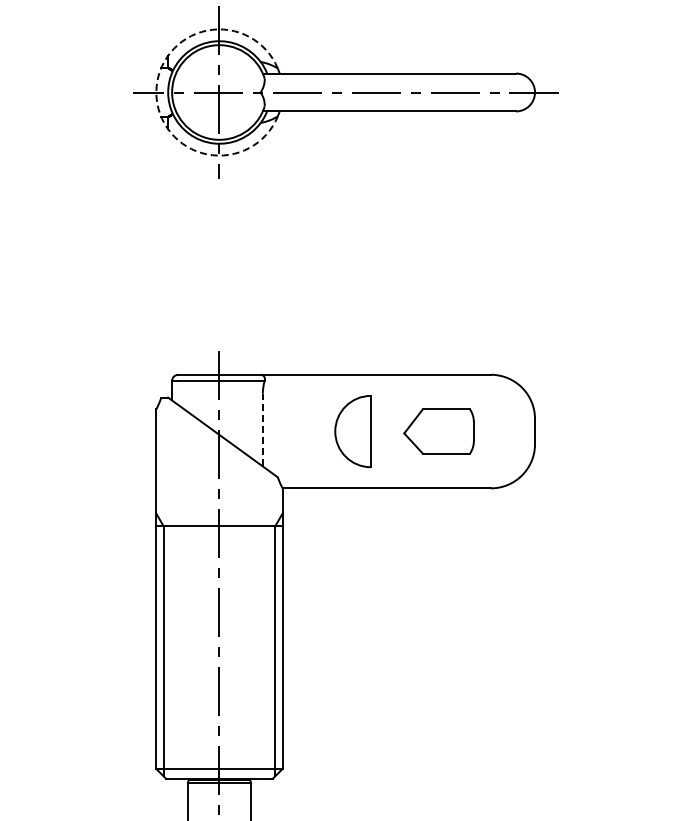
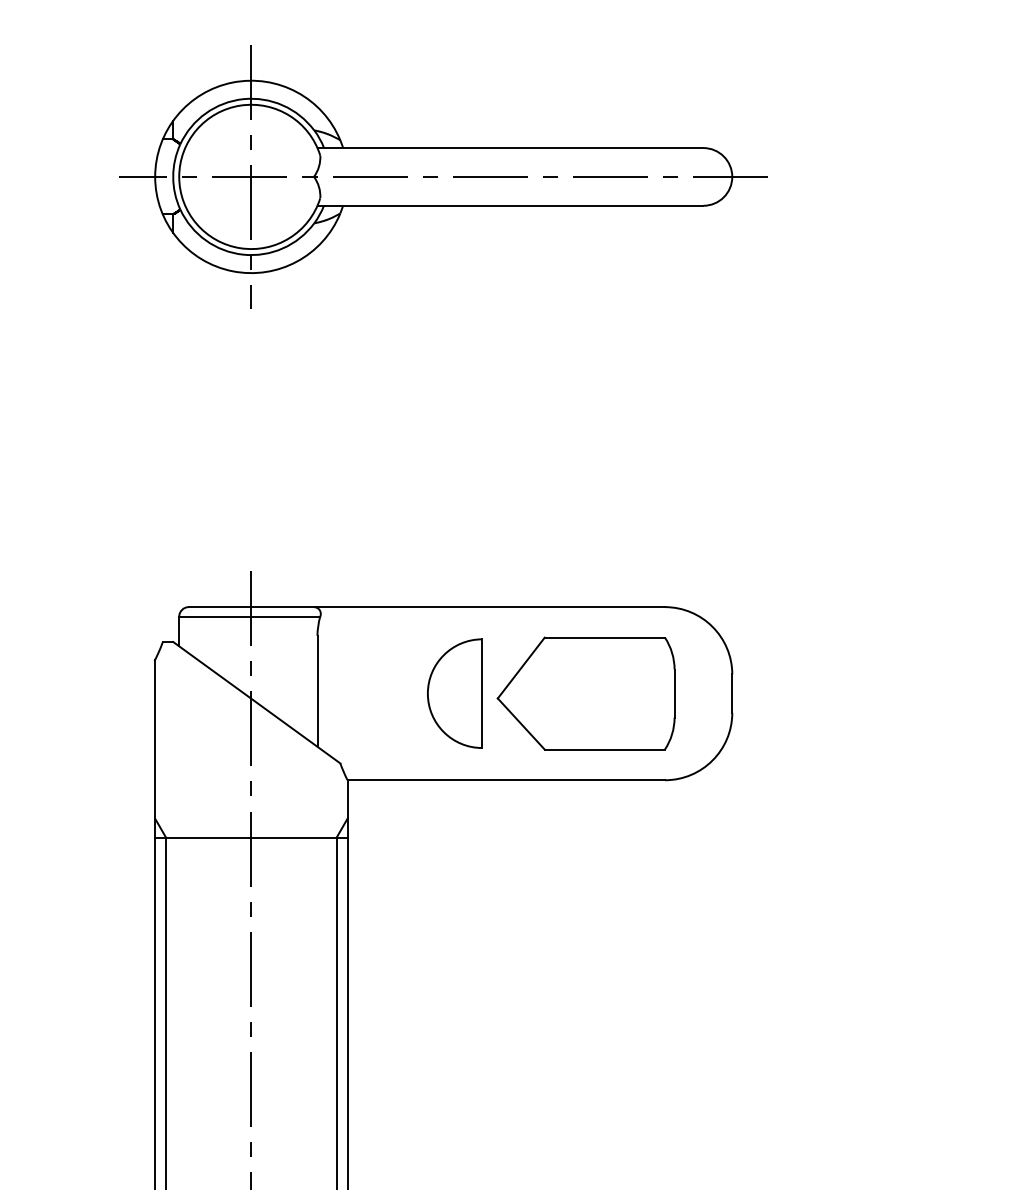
arc: (156, 92) -> (155, 176), dashed -> solid
line: (262, 429) -> (316, 690), dashed -> solid
part: (438, 431) -> (585, 693), size x1.67

